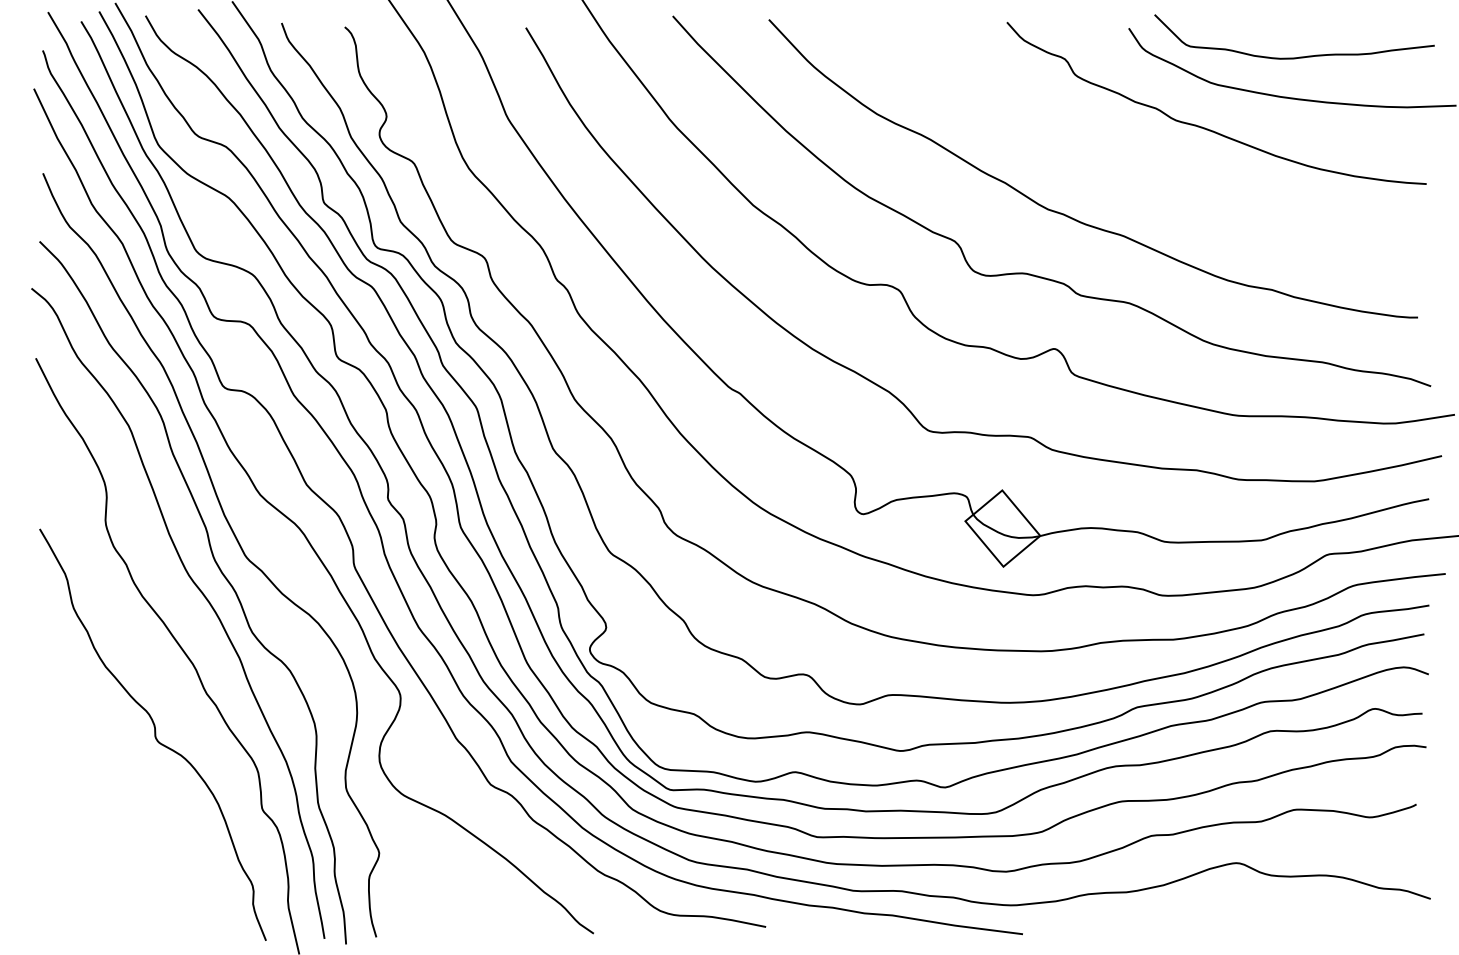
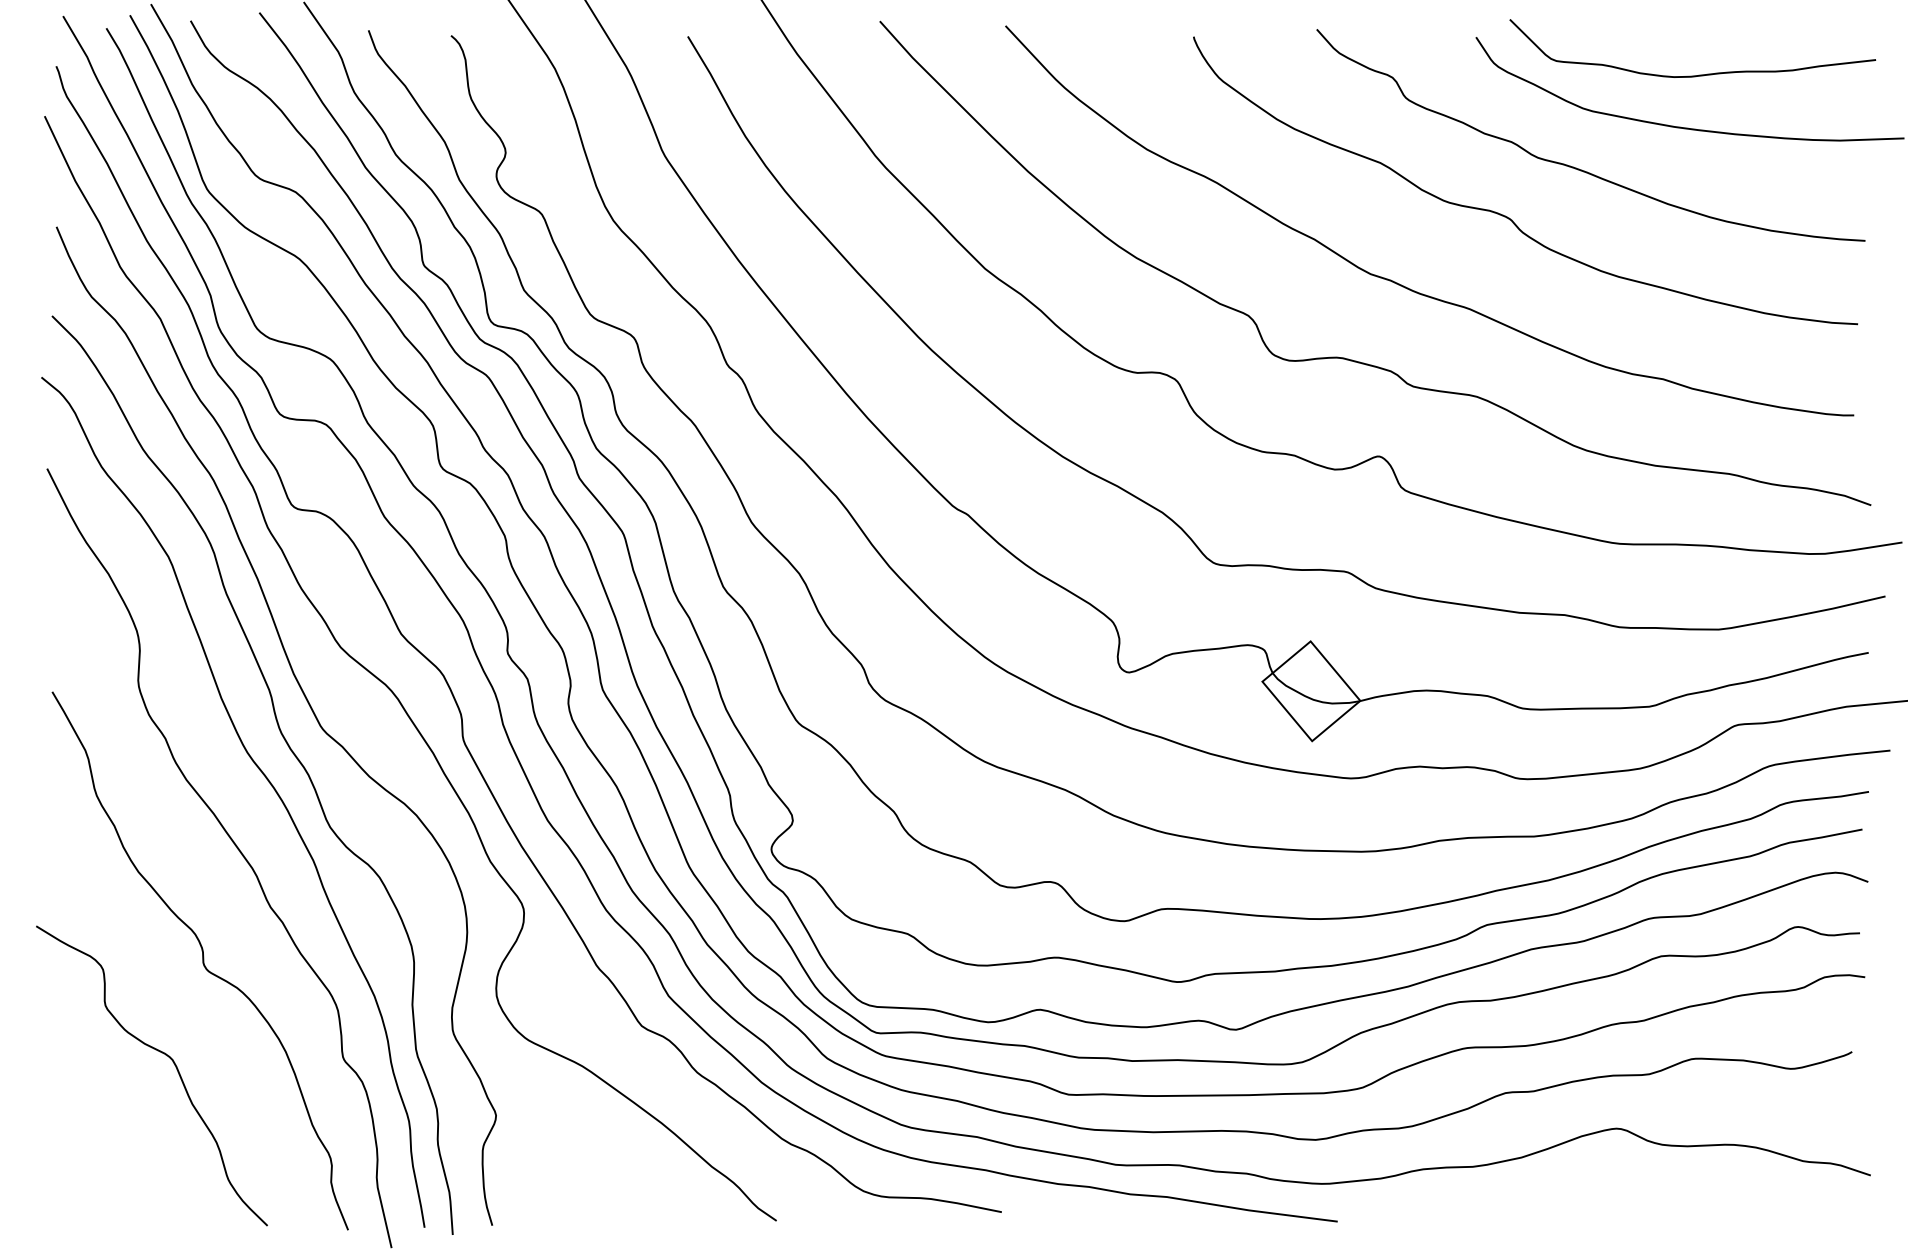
curve: (1152, 165) -> (1507, 216), added
curve: (121, 804) -> (159, 1052), added

